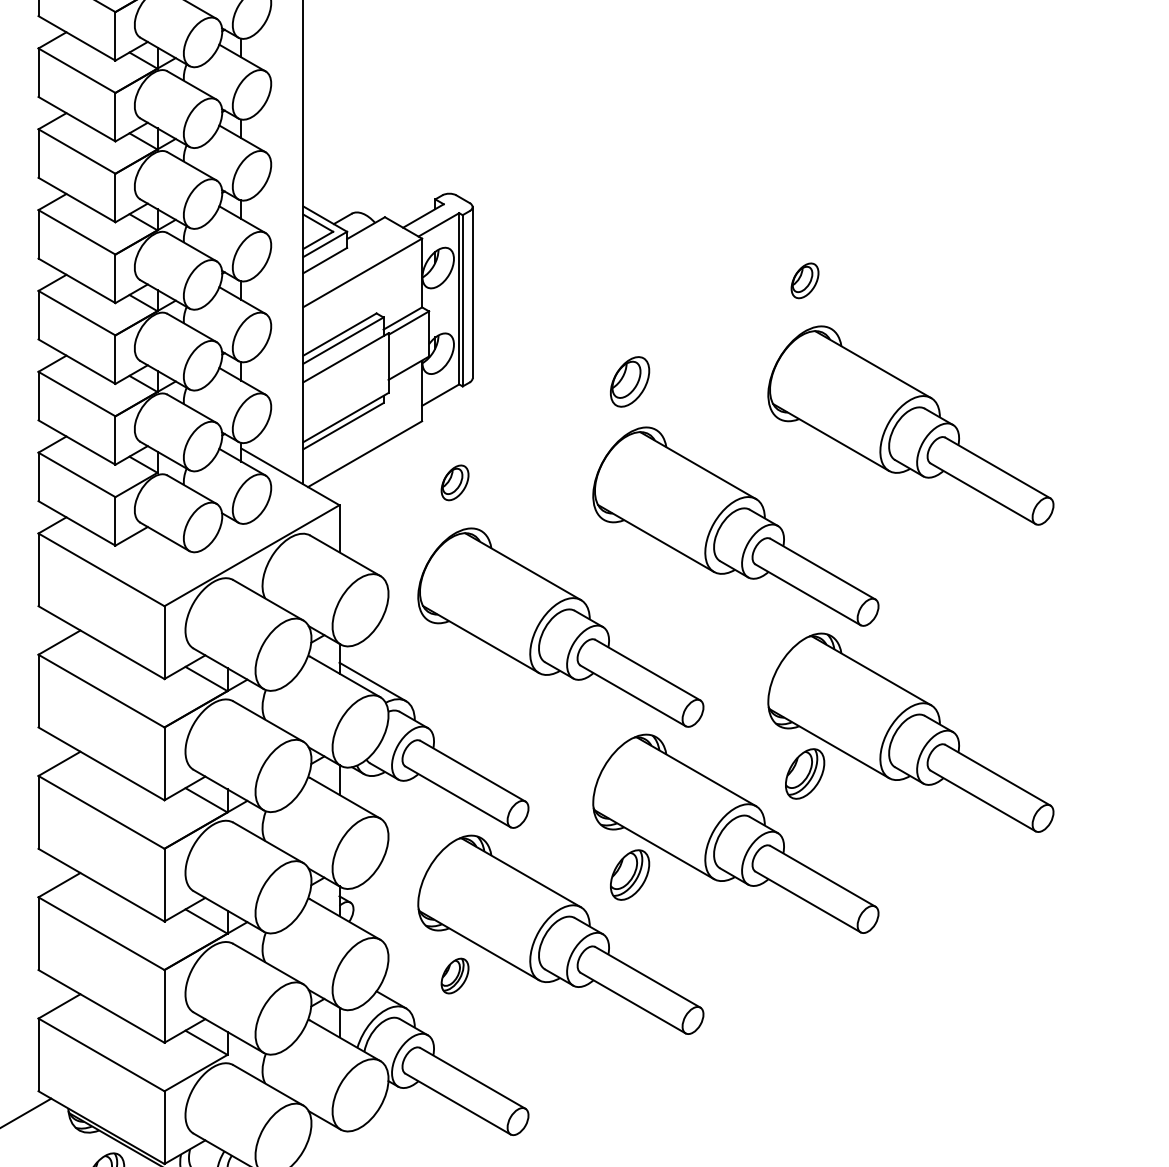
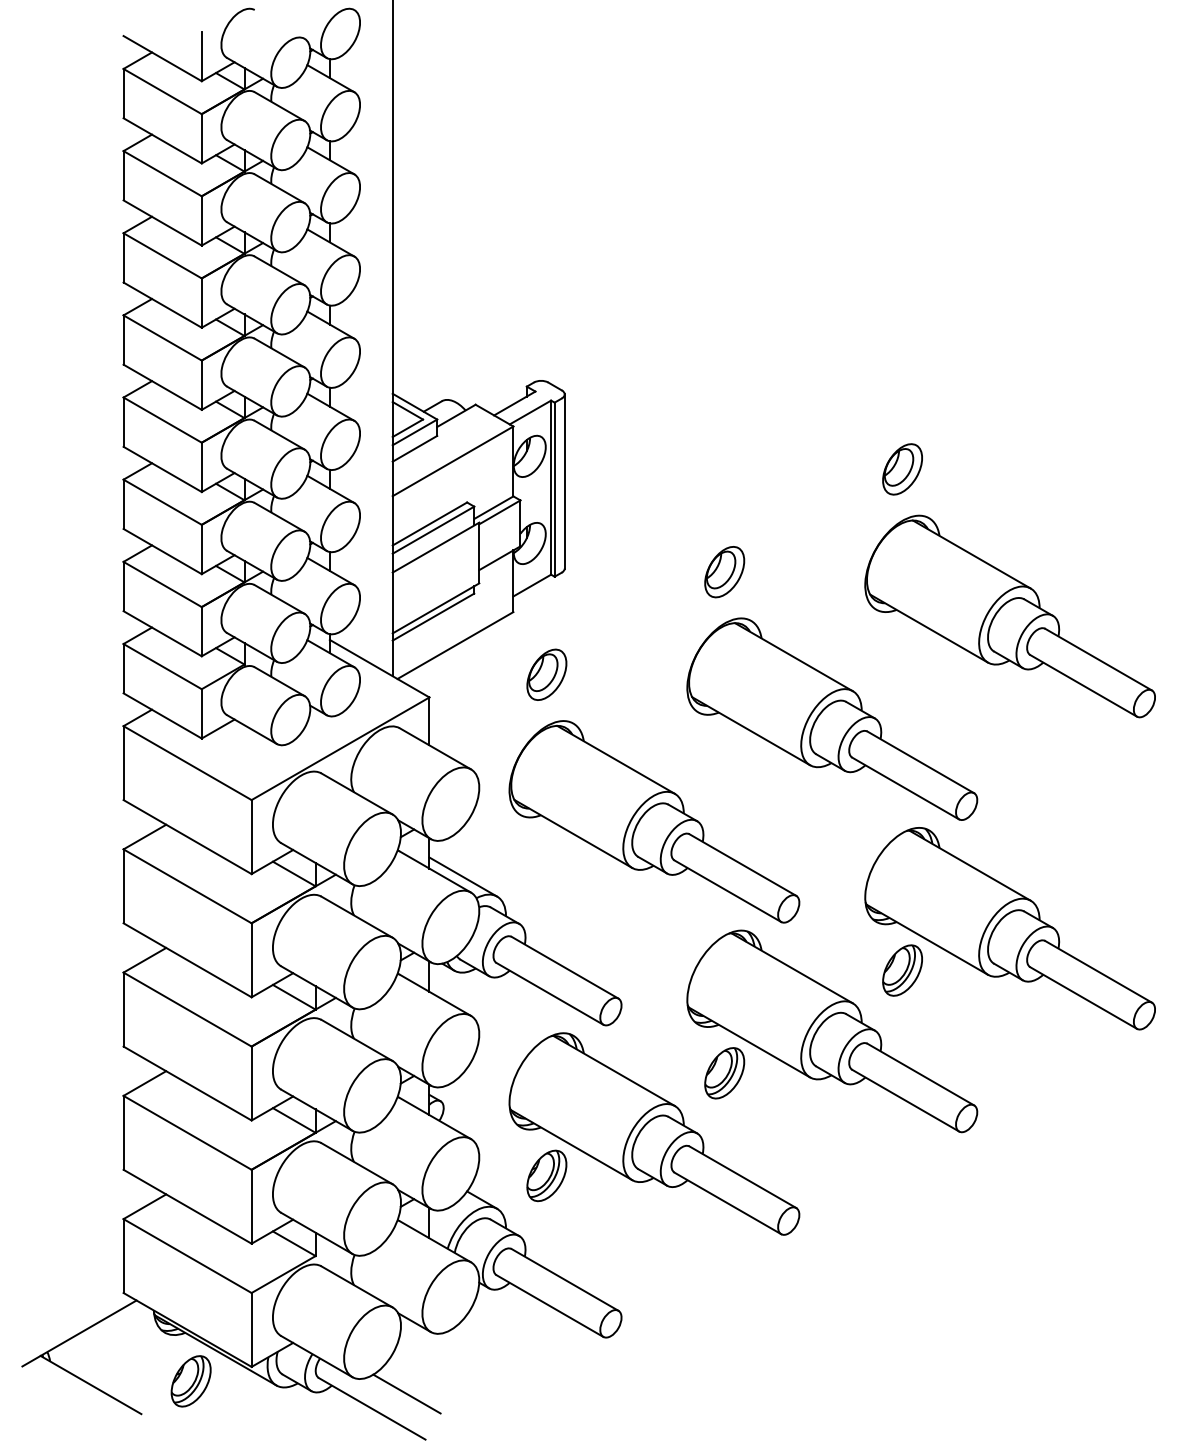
part: (804, 280) -> (902, 469), size x1.43
part: (454, 482) -> (546, 674), size x1.43
part: (454, 975) -> (546, 1175), size x1.43

